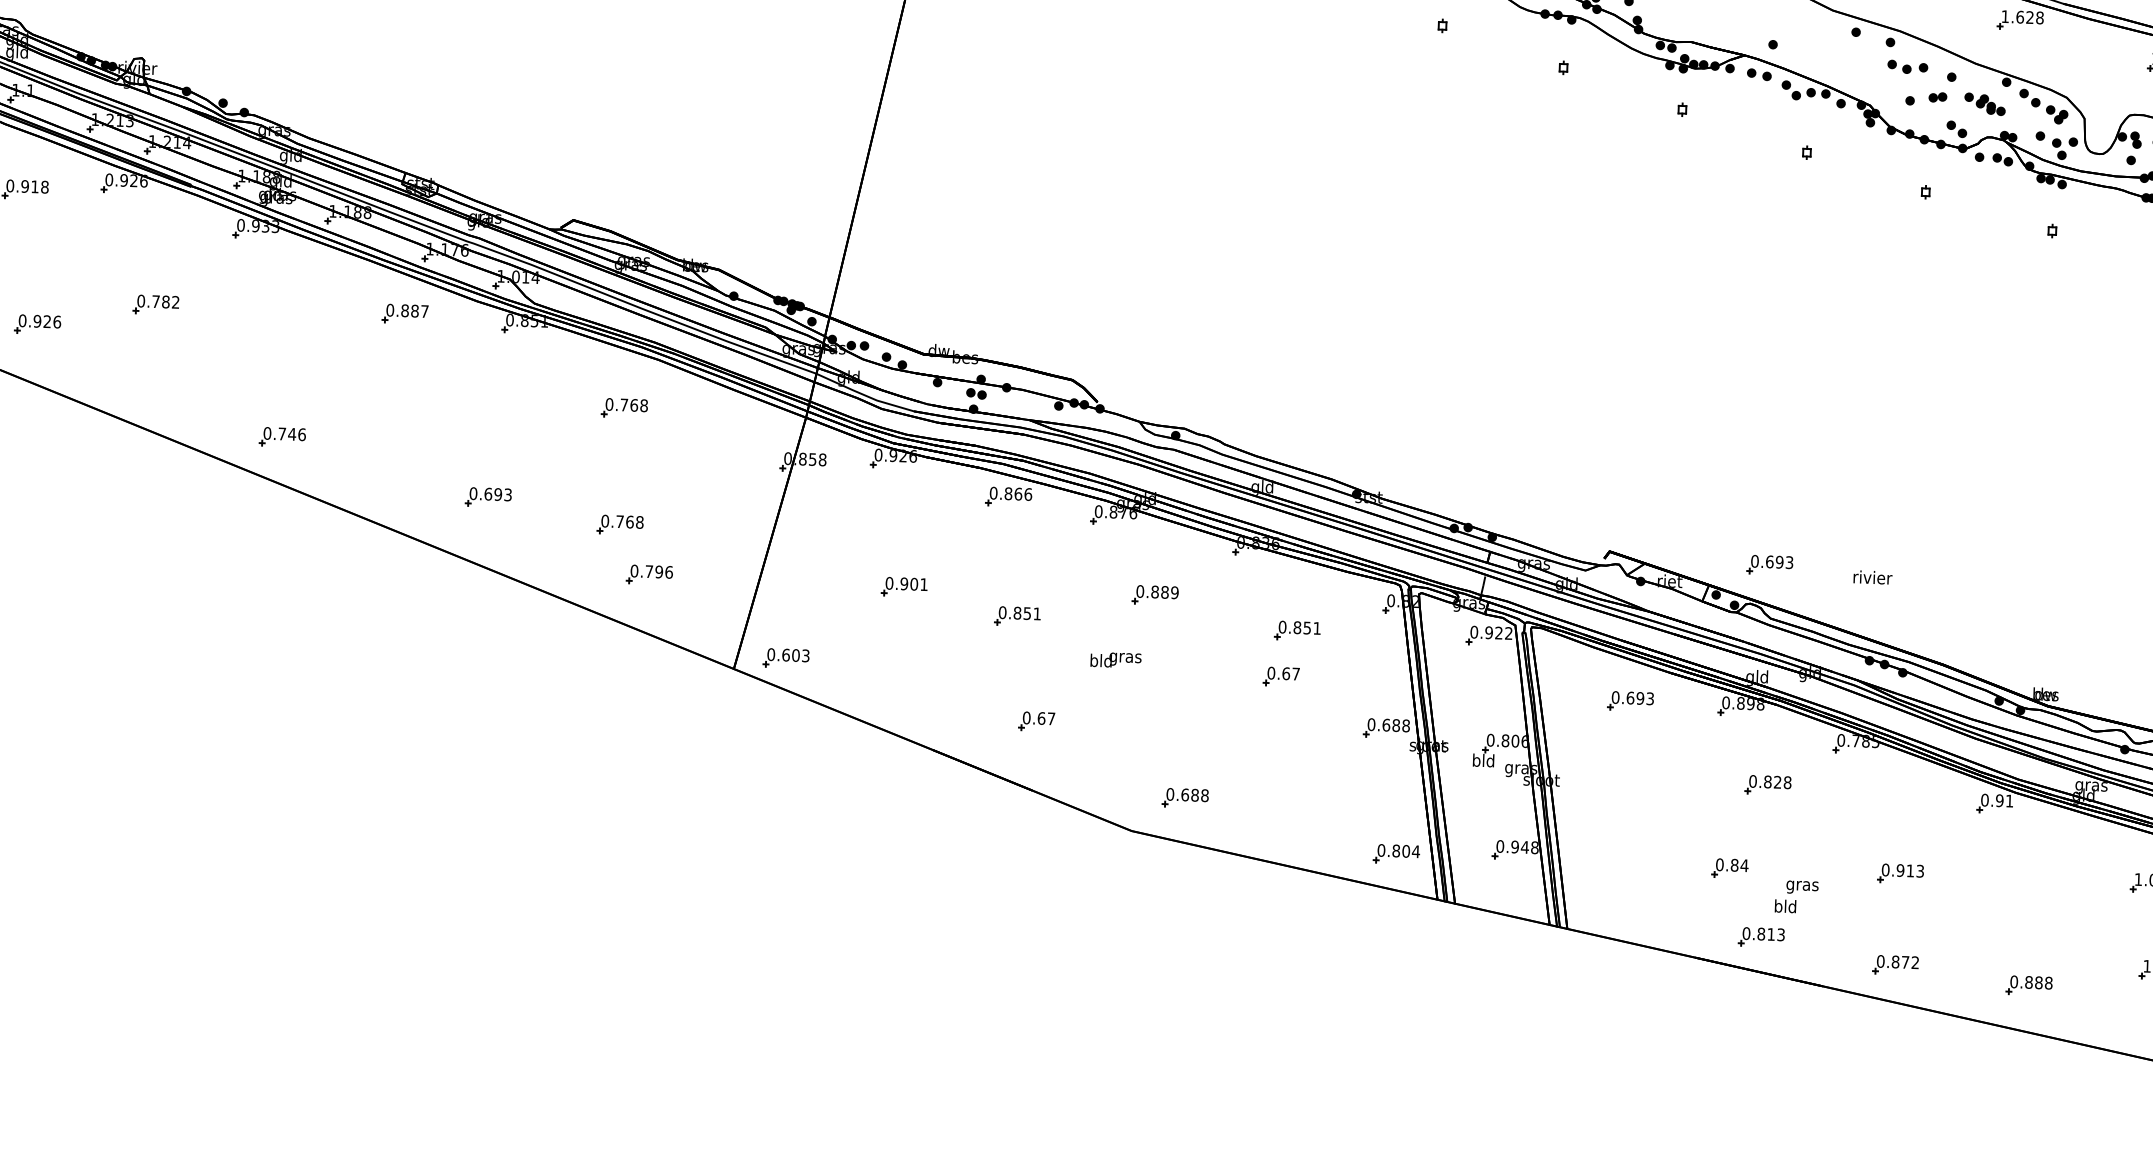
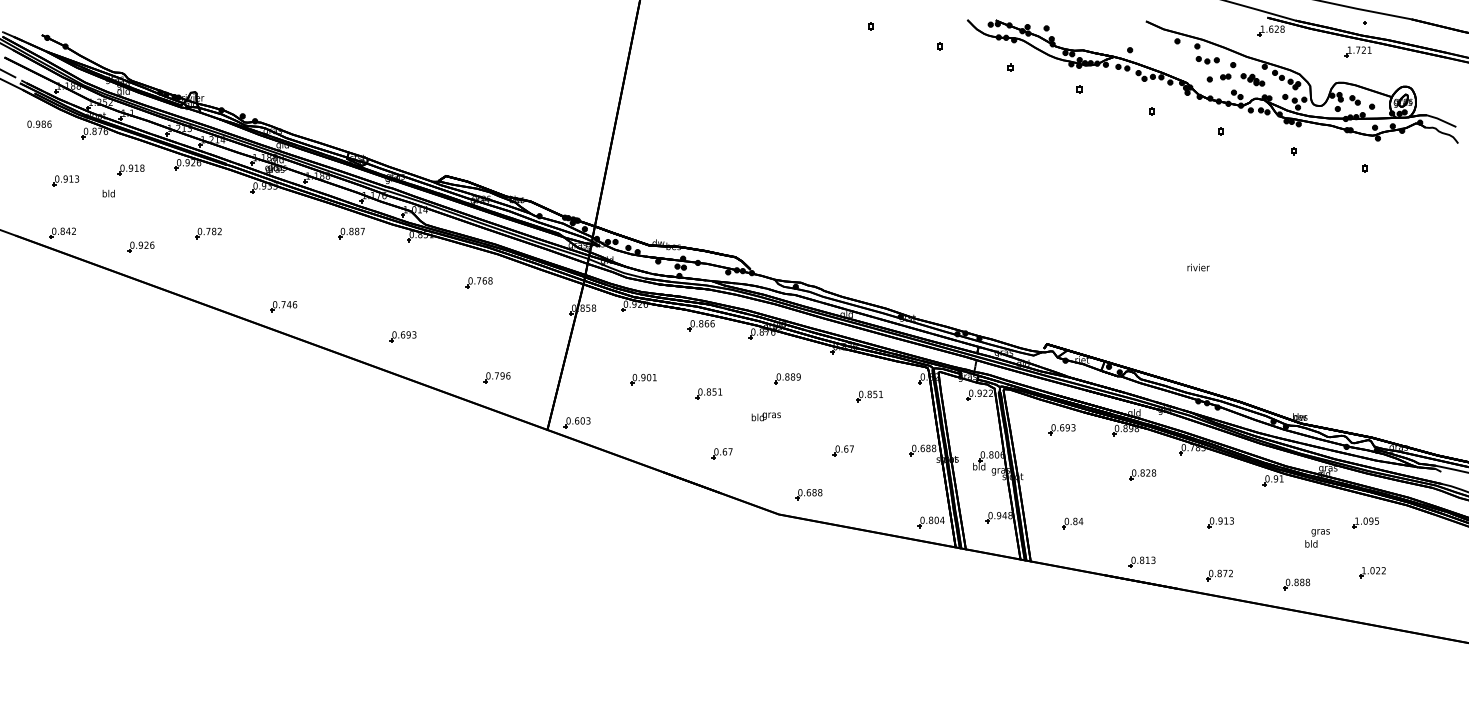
part: (618, 524) -> (478, 349), removed
part: (1768, 564) -> (1138, 348), removed
text: (1872, 577) -> (1198, 267), moved
part: (1279, 676) -> (842, 450), moved
part: (1729, 868) -> (1072, 523), moved
text: (1796, 897) -> (1317, 538), moved

